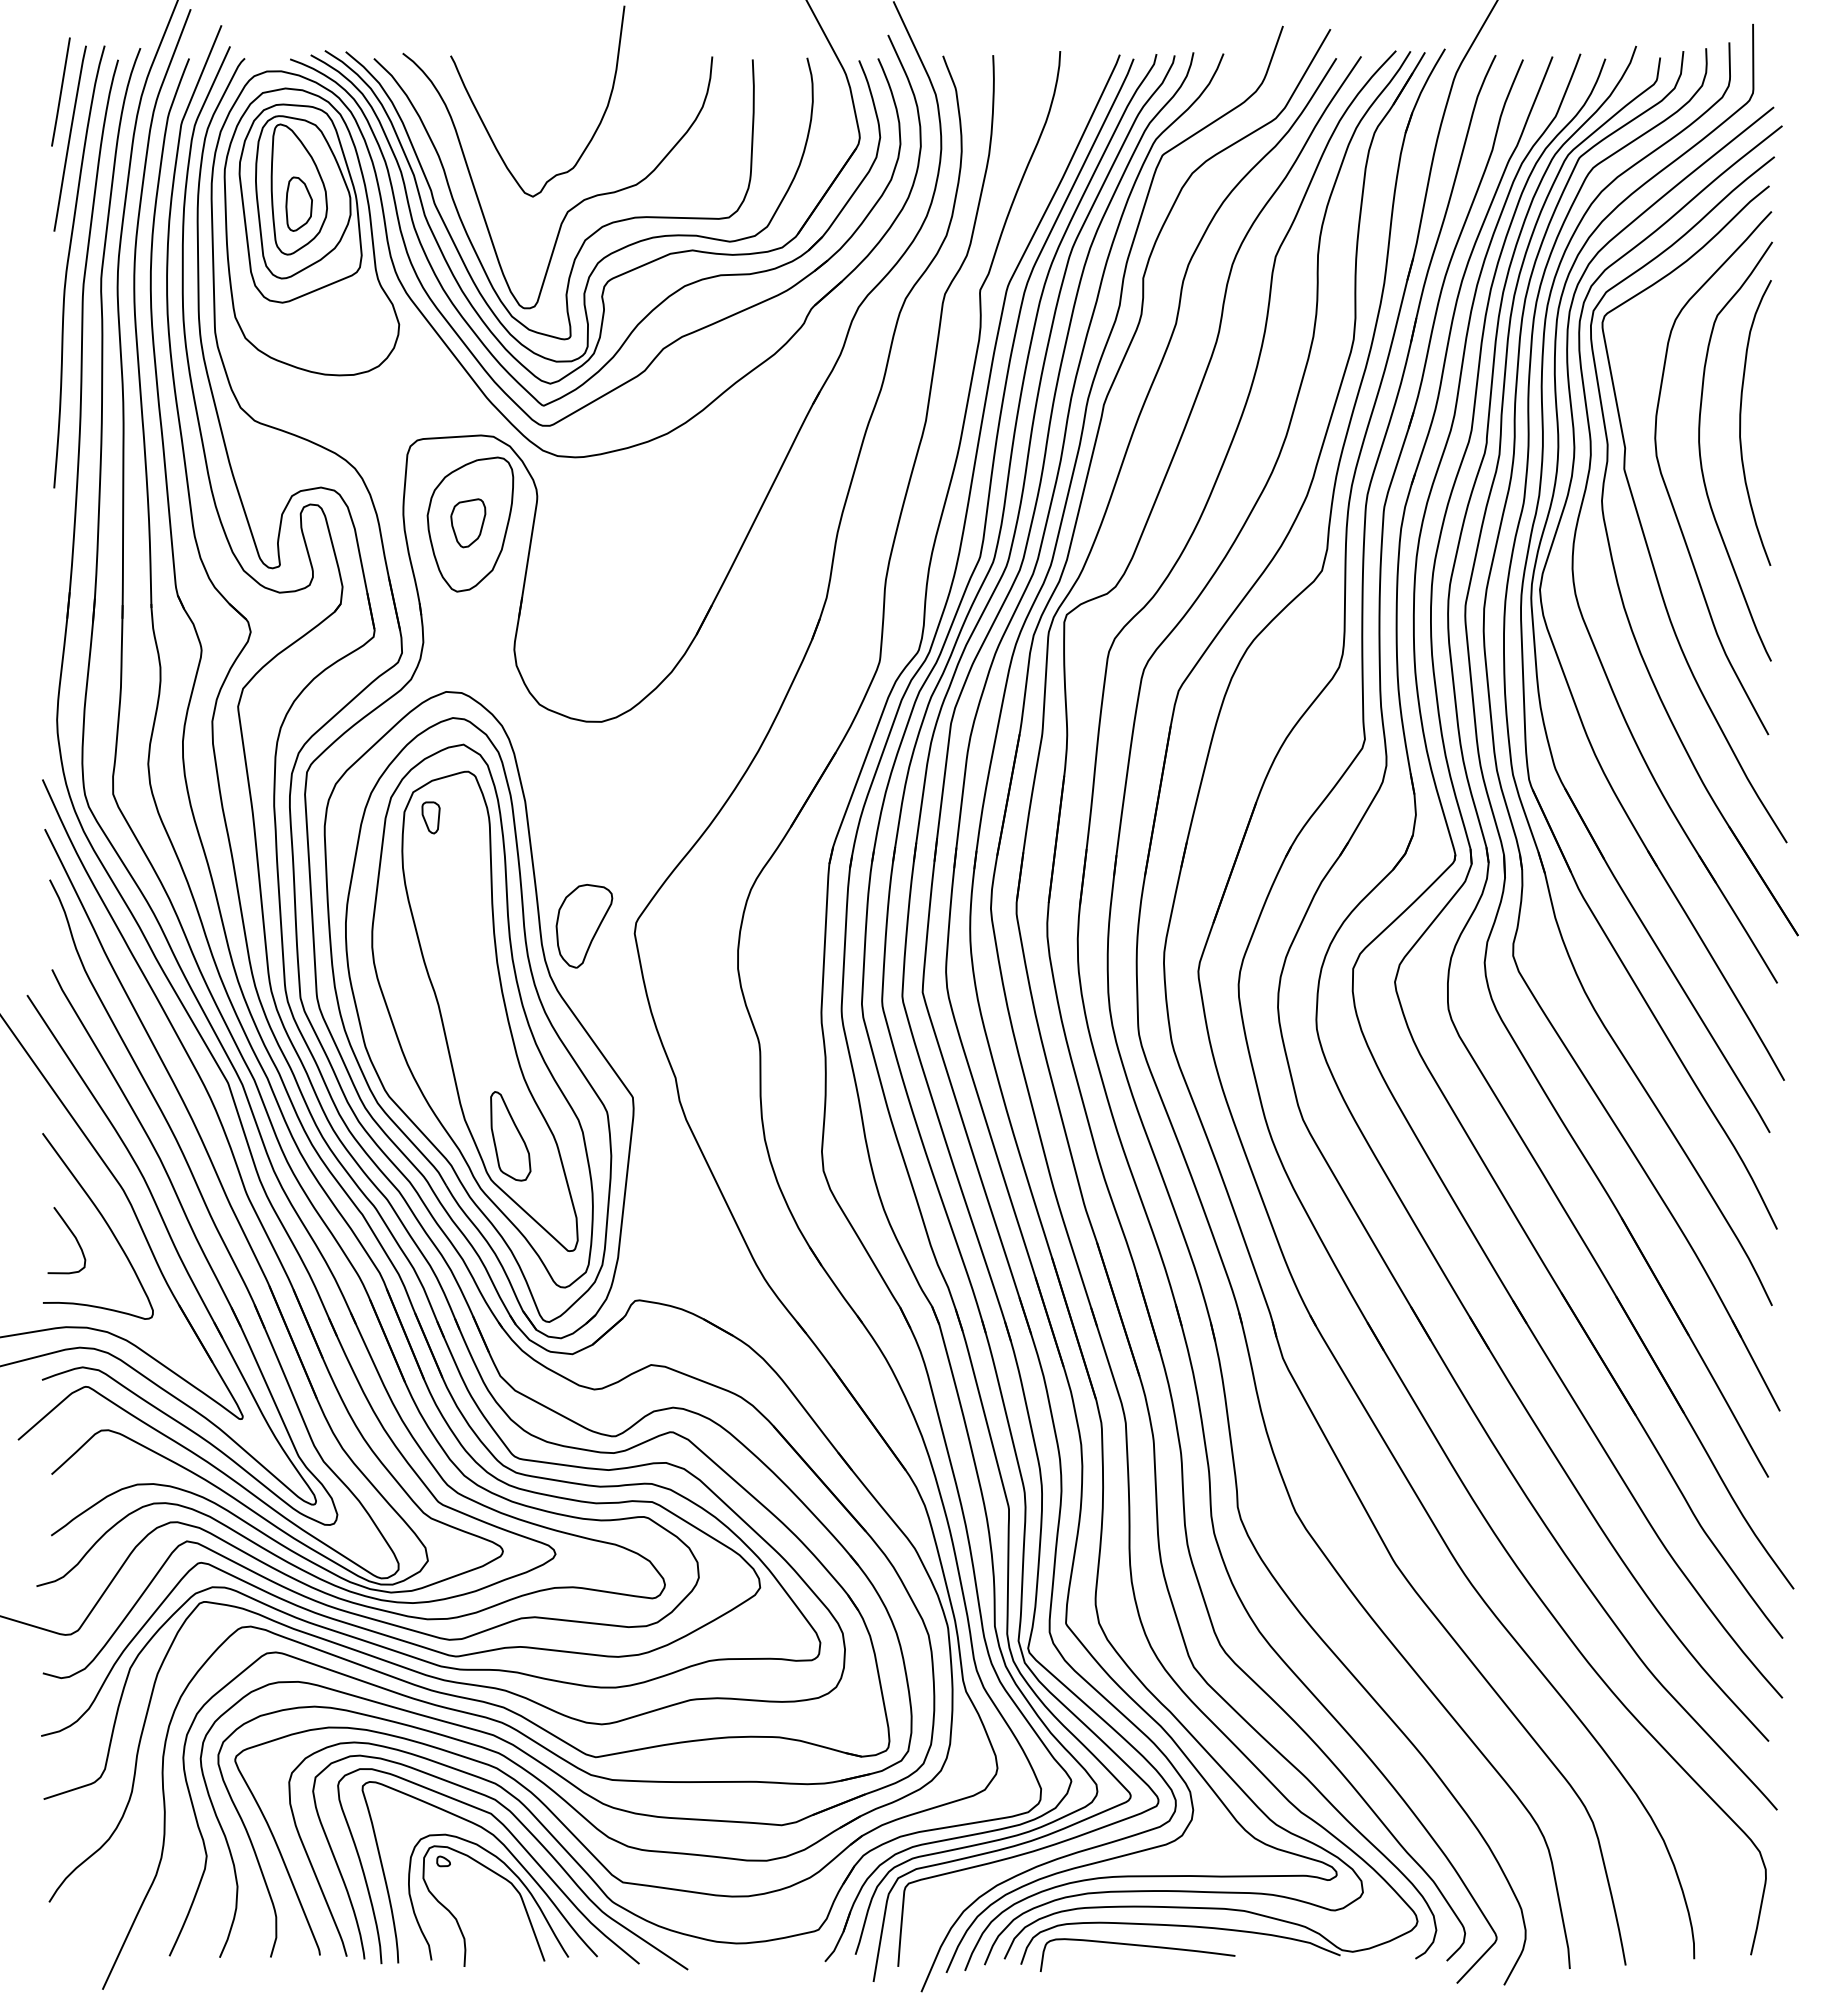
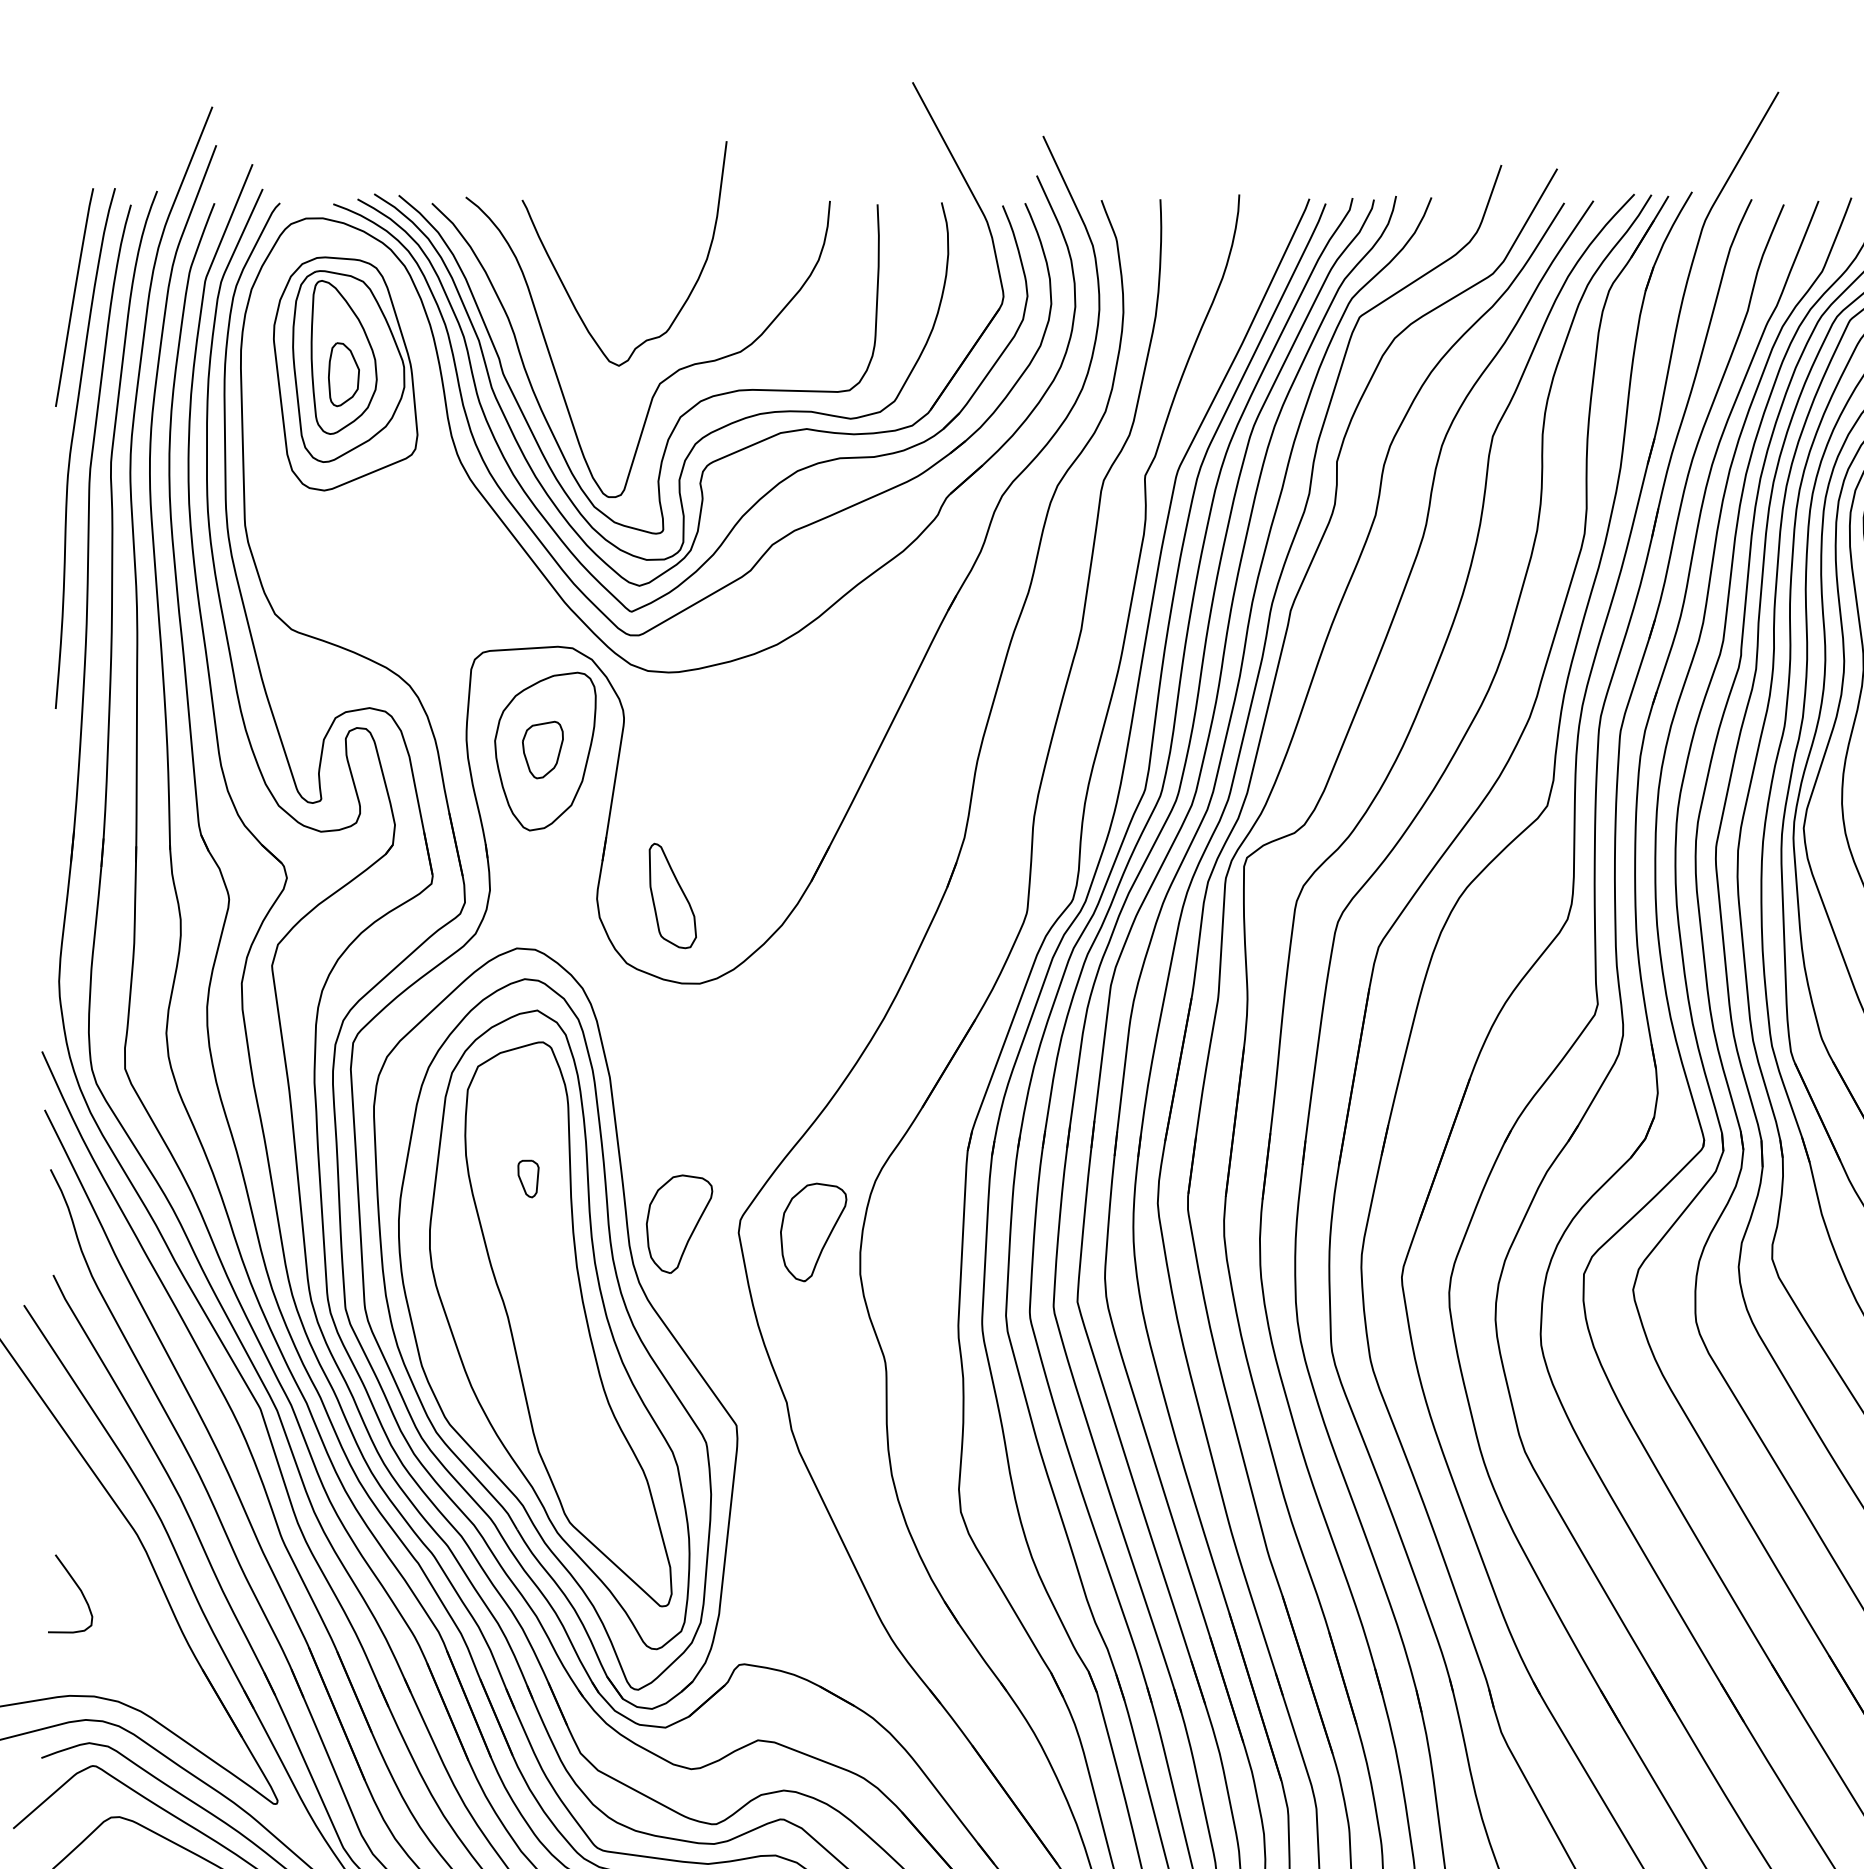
line: (60, 91) -> (63, 242), removed
part: (311, 231) -> (358, 406), removed
part: (430, 817) -> (527, 1178), moved
part: (698, 933) -> (813, 1232), added
part: (510, 1136) -> (672, 896), moved
curve: (103, 1220) -> (113, 1570), removed

